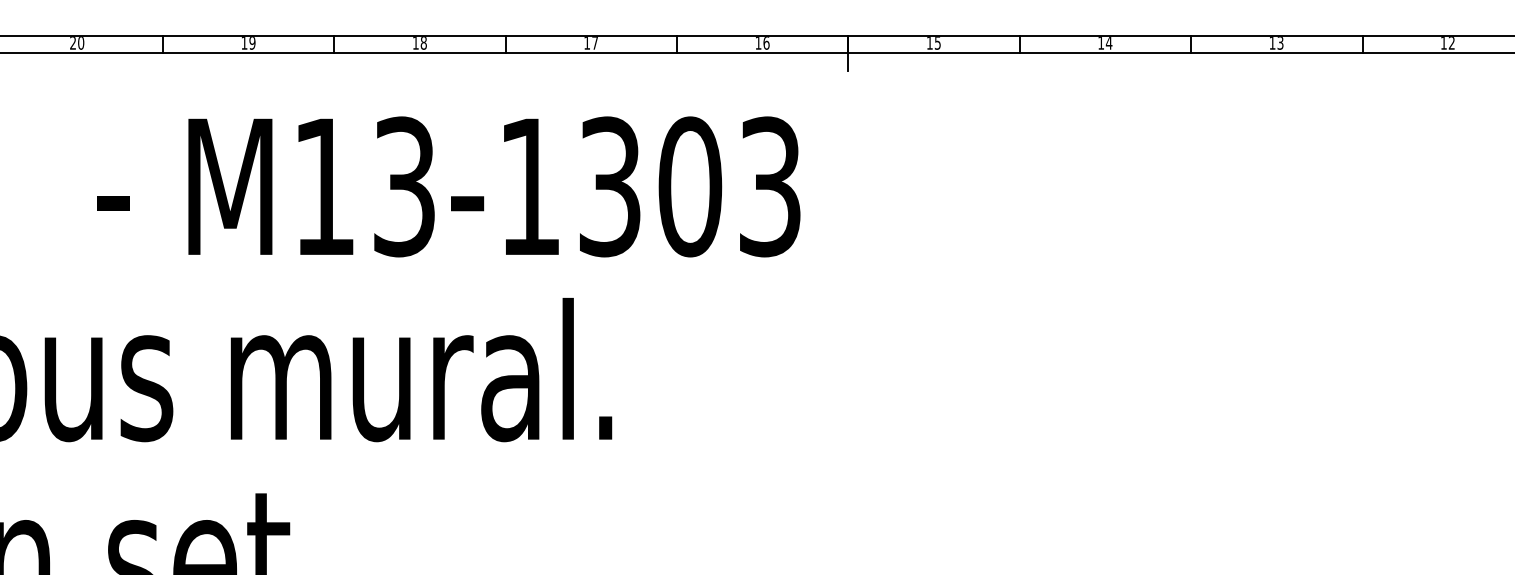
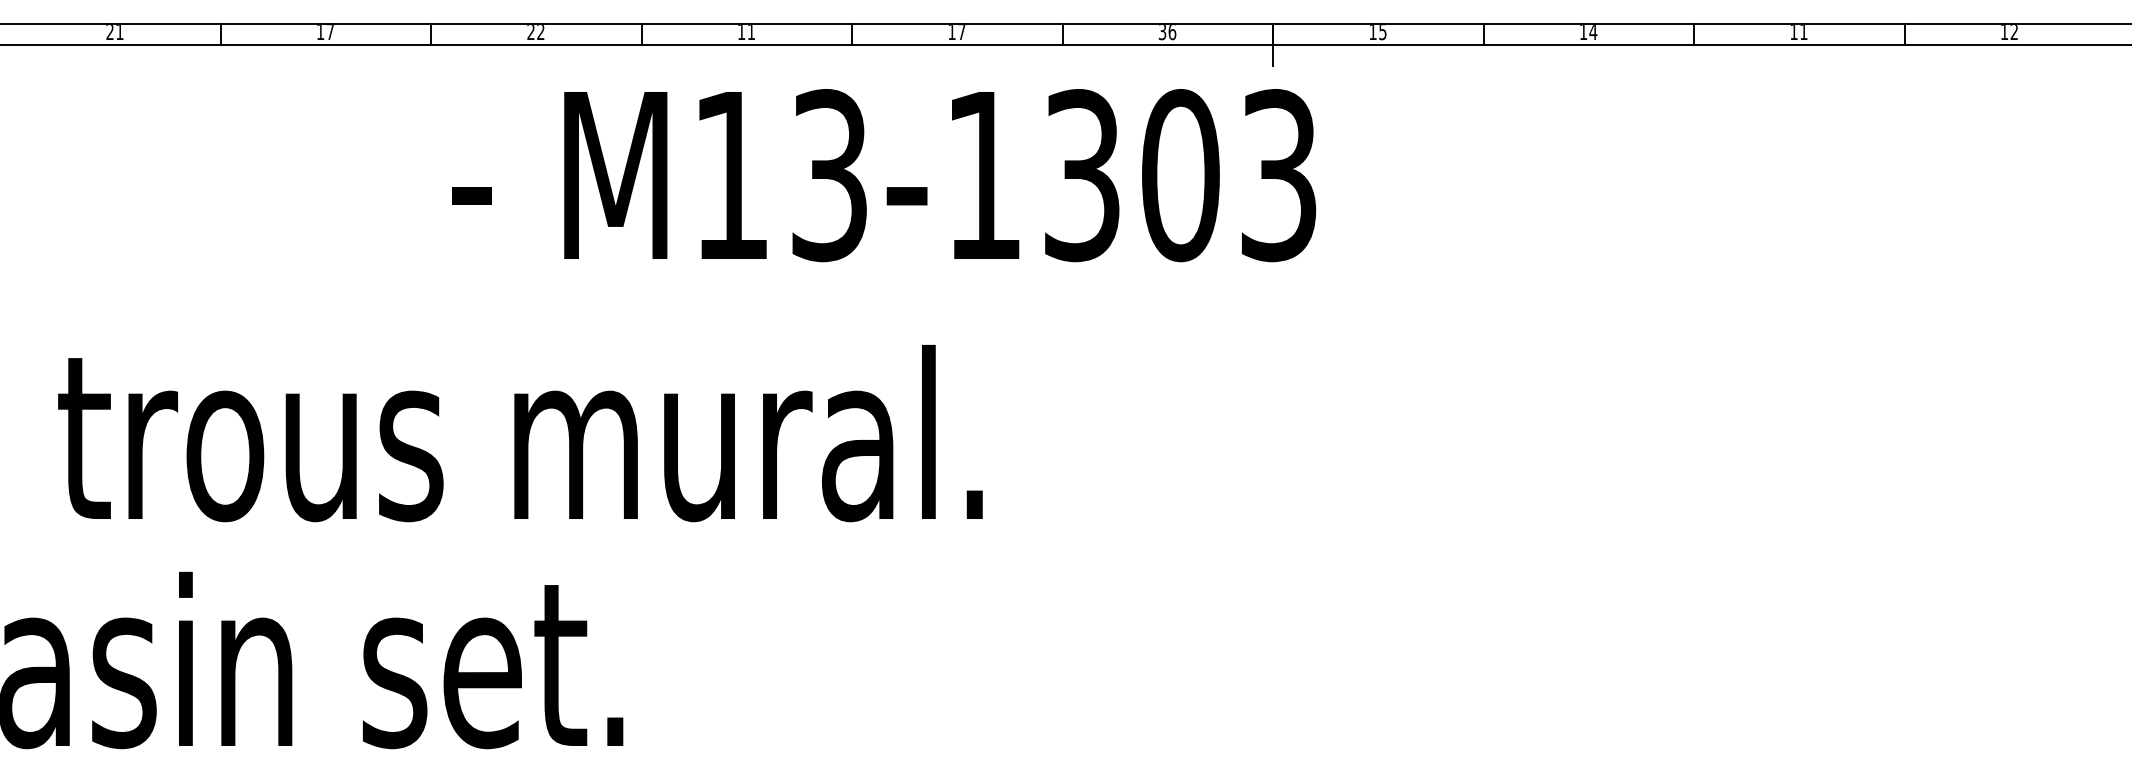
text: (77, 43) -> (325, 32), 20 -> 17
text: (248, 43) -> (535, 32), 19 -> 22
text: (423, 43) -> (751, 32), 18 -> 11
text: (758, 43) -> (1162, 32), 16 -> 36
text: (1280, 43) -> (1803, 32), 13 -> 11
text: (449, 186) -> (884, 175), moved

